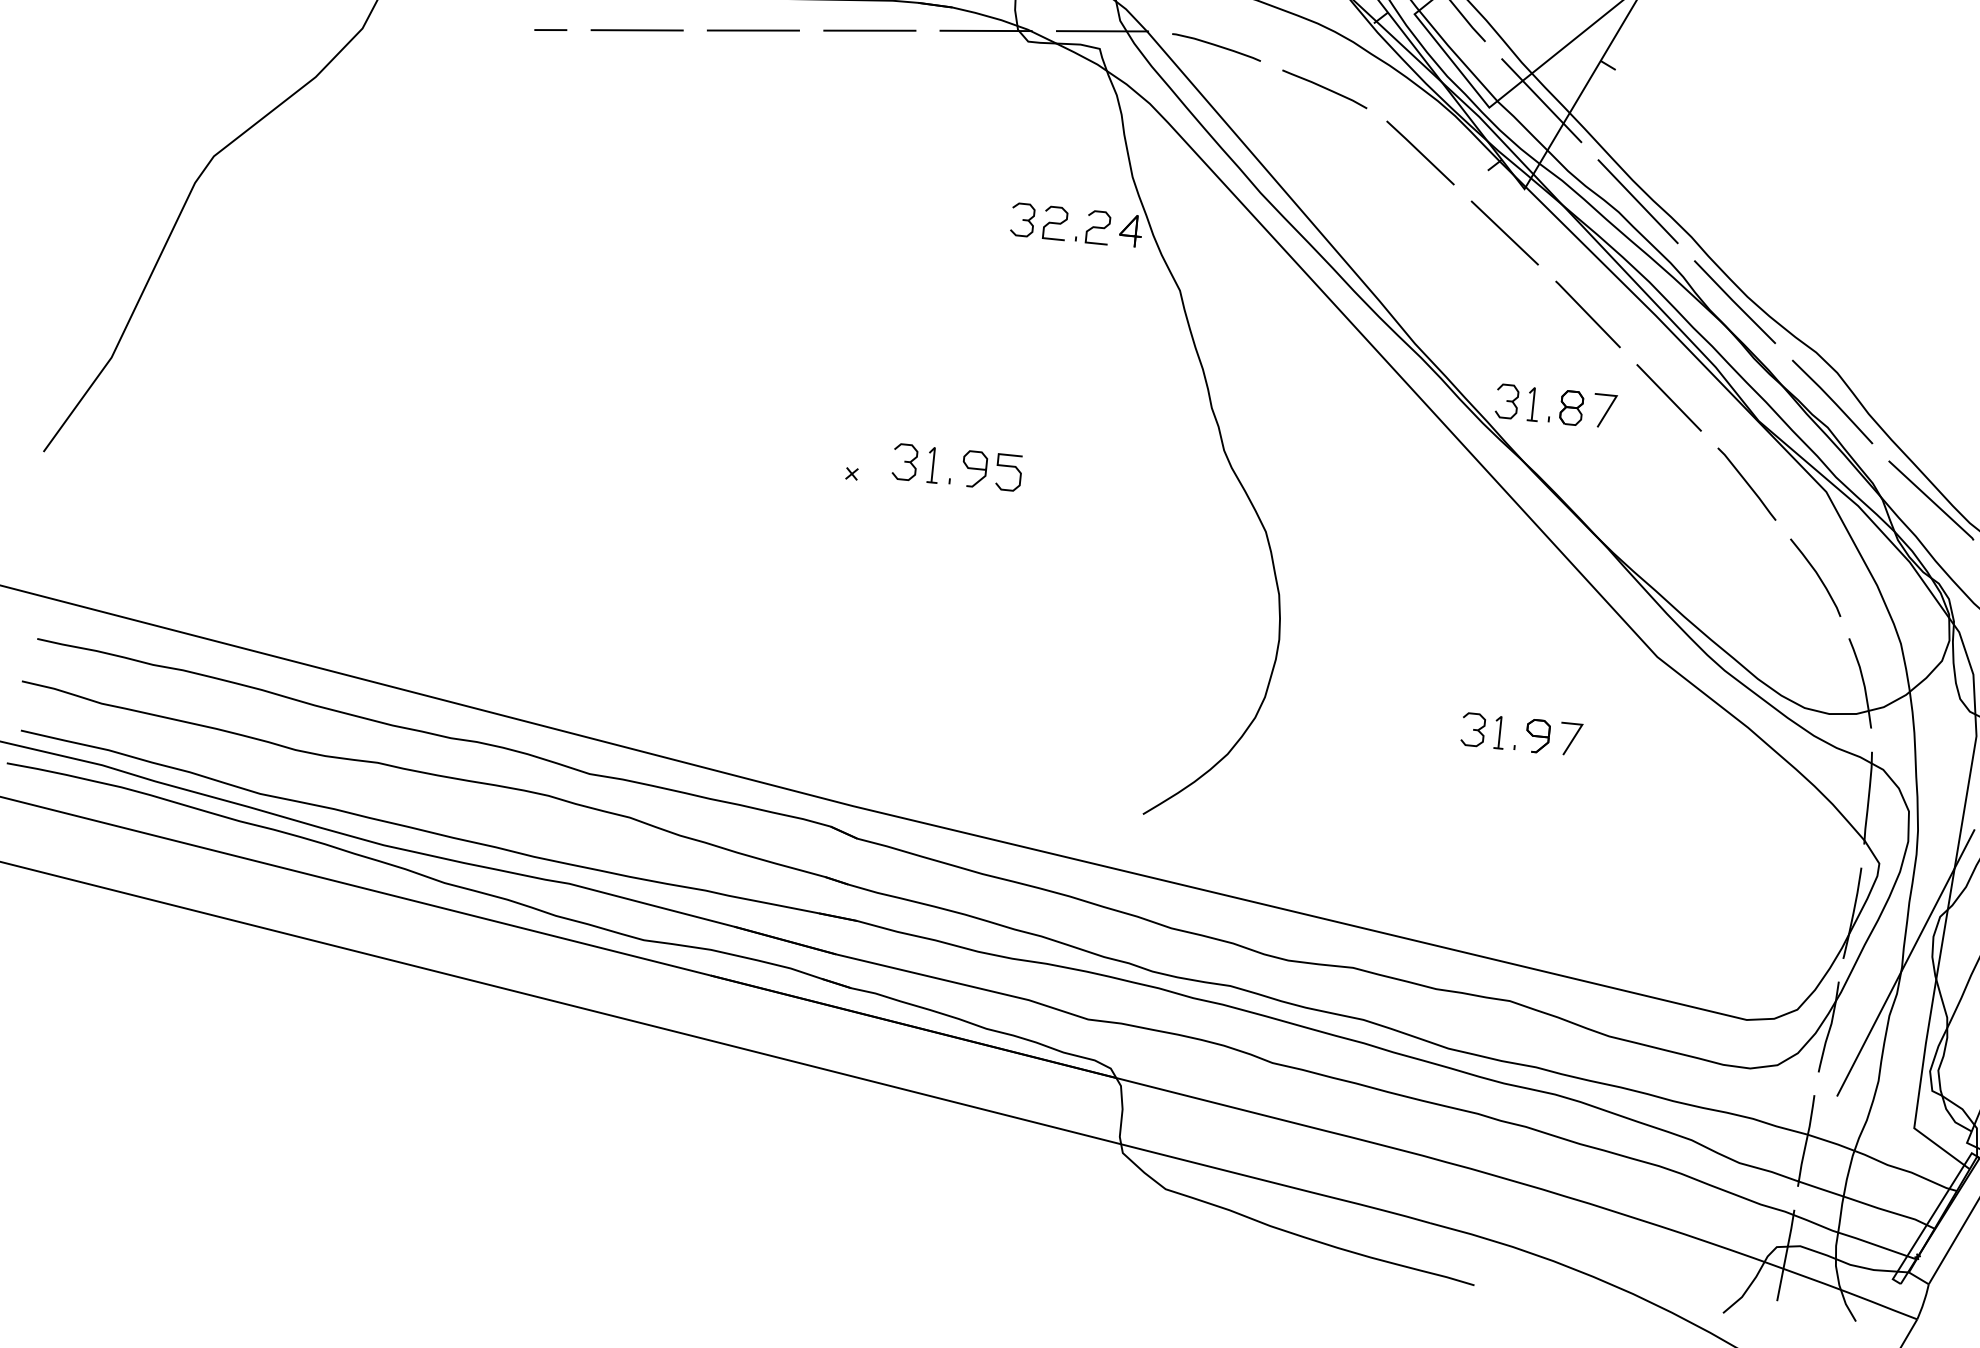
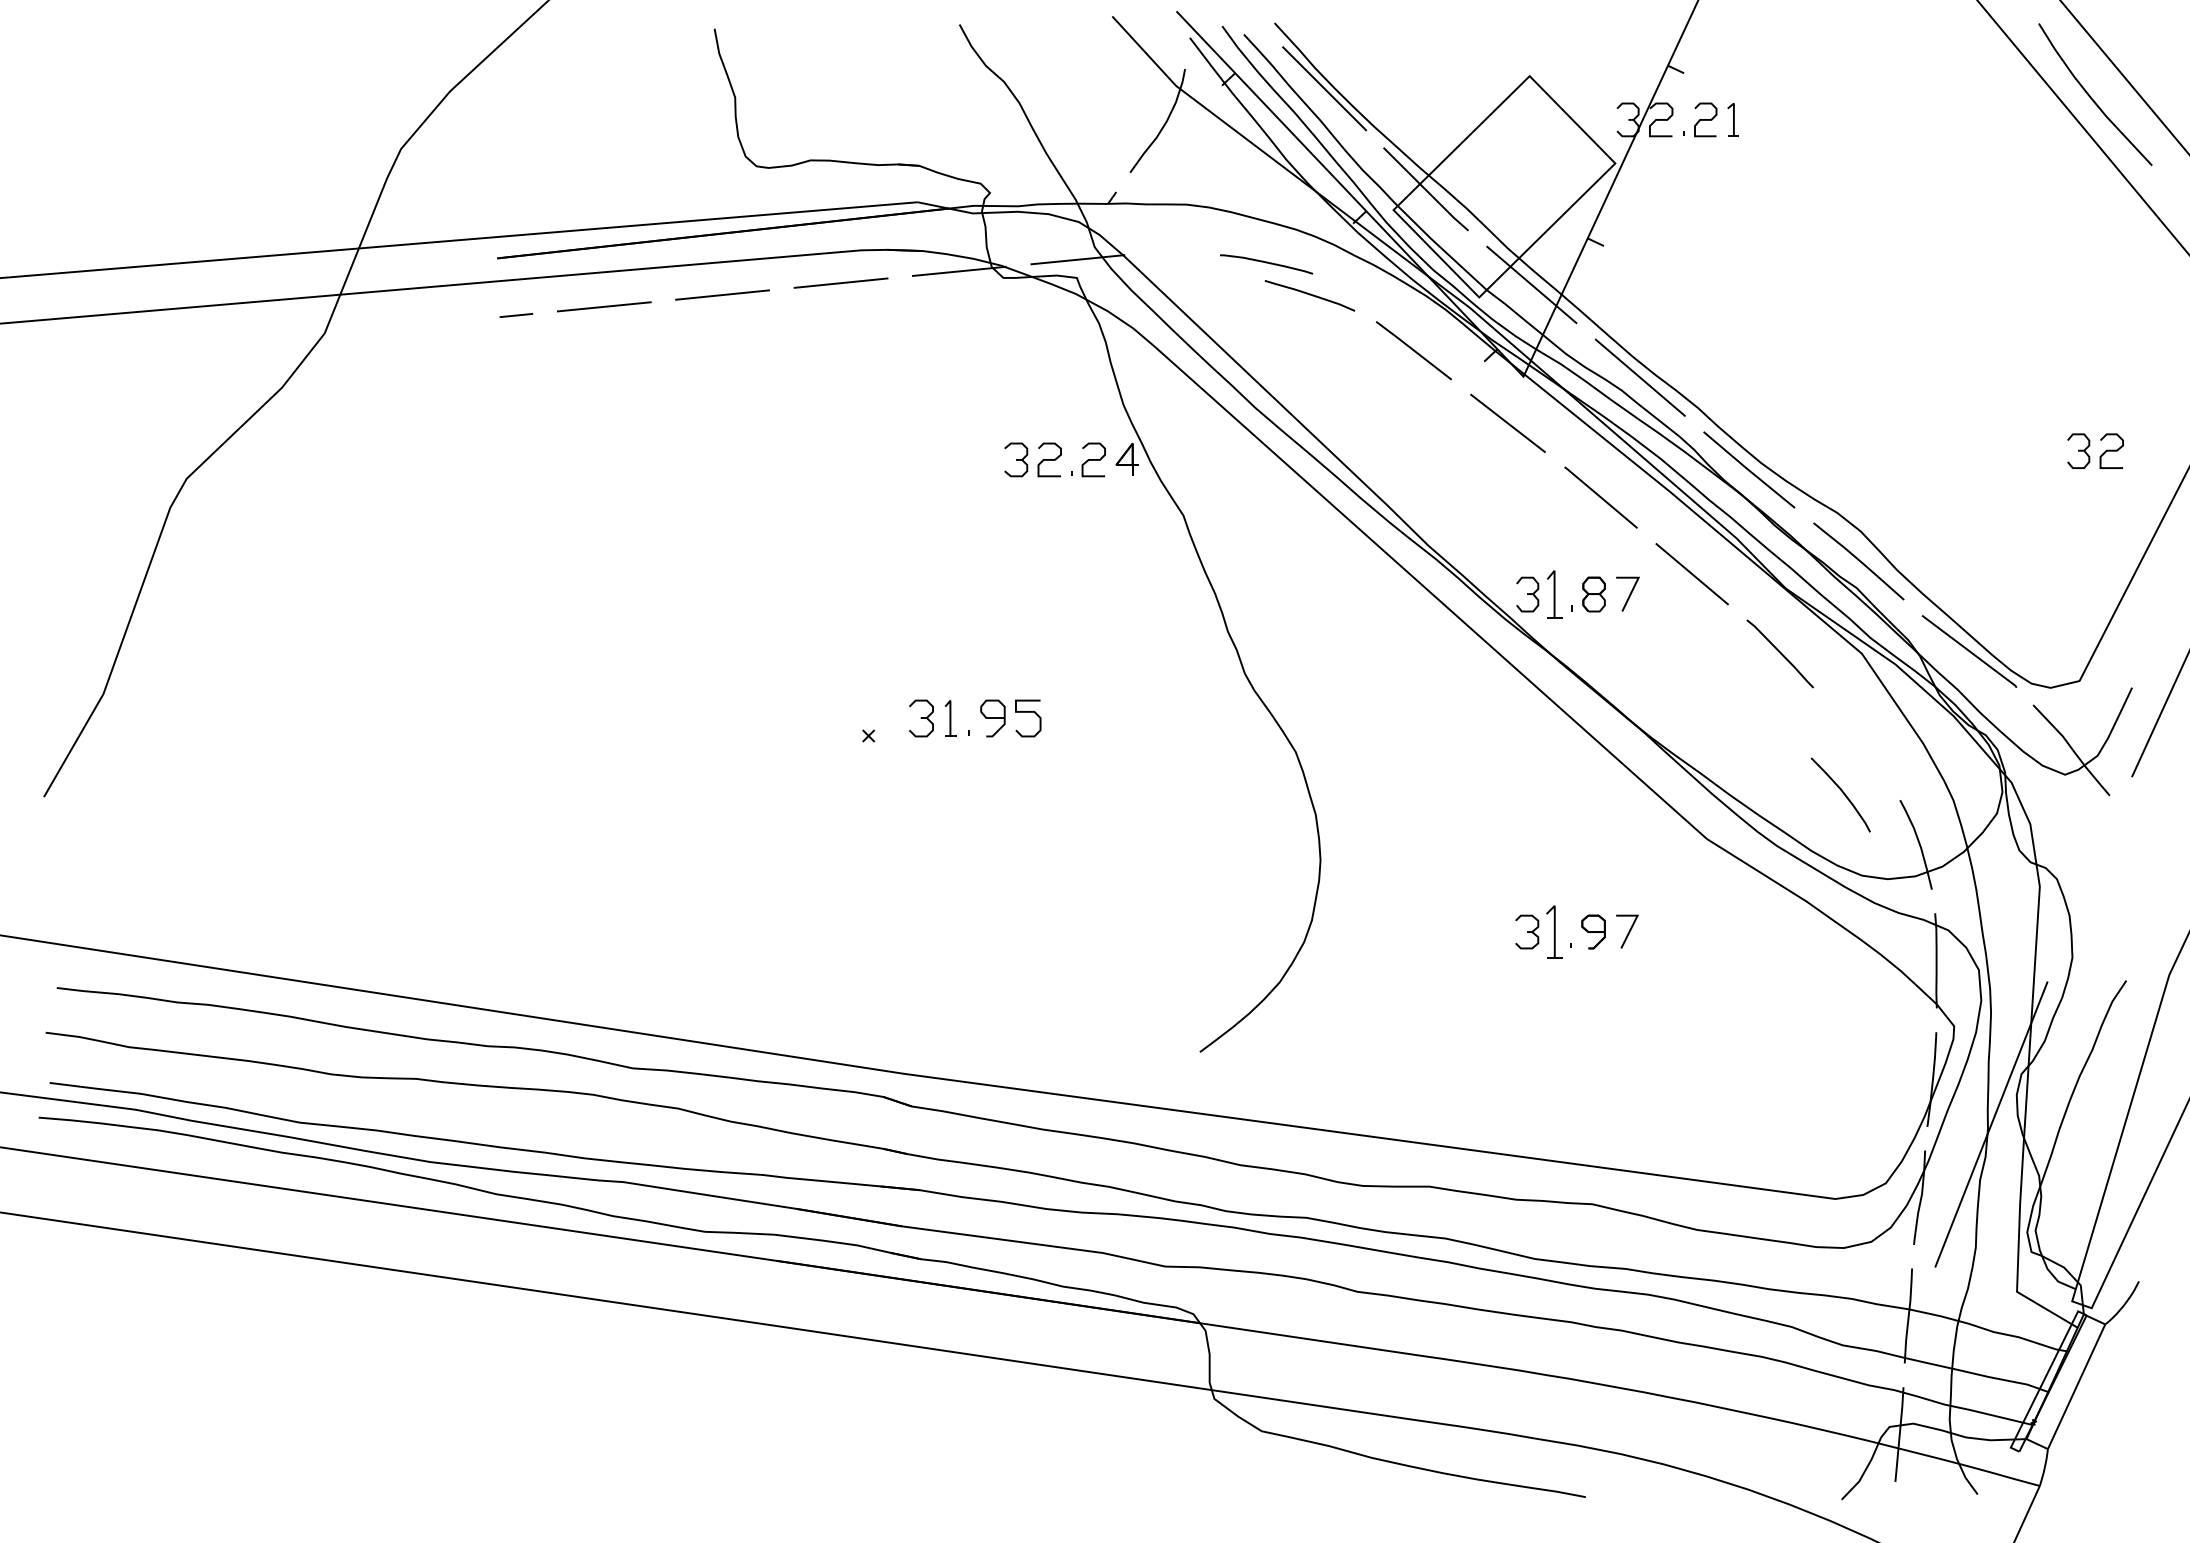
curve: (1216, 46) -> (1266, 263), moved
part: (1533, 404) -> (1554, 594), size x1.4
curve: (1817, 576) -> (1842, 793), moved
part: (1499, 731) -> (1554, 931), size x1.6

